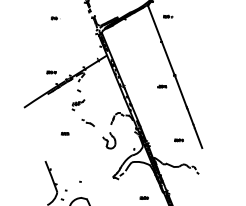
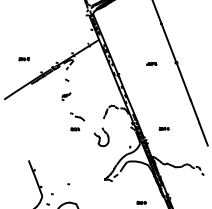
part: (51, 72) -> (24, 59), moved
part: (162, 86) -> (152, 63), moved
part: (78, 105) -> (66, 96), size x0.6
part: (64, 133) -> (74, 128), moved
part: (178, 140) -> (163, 128), moved

